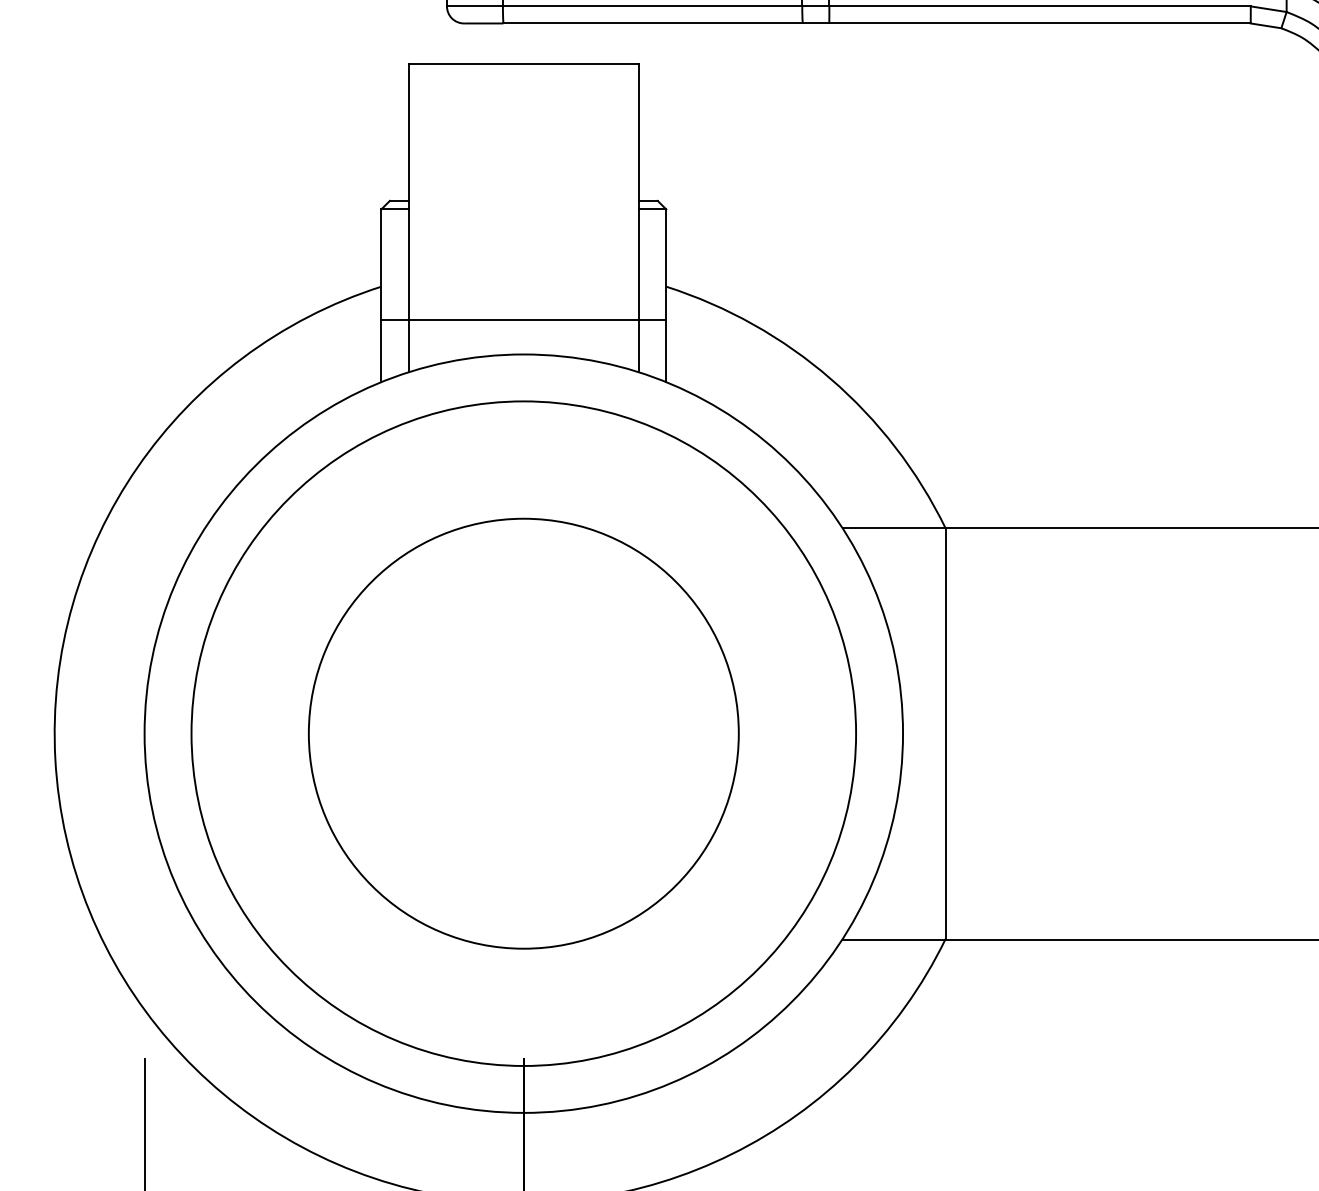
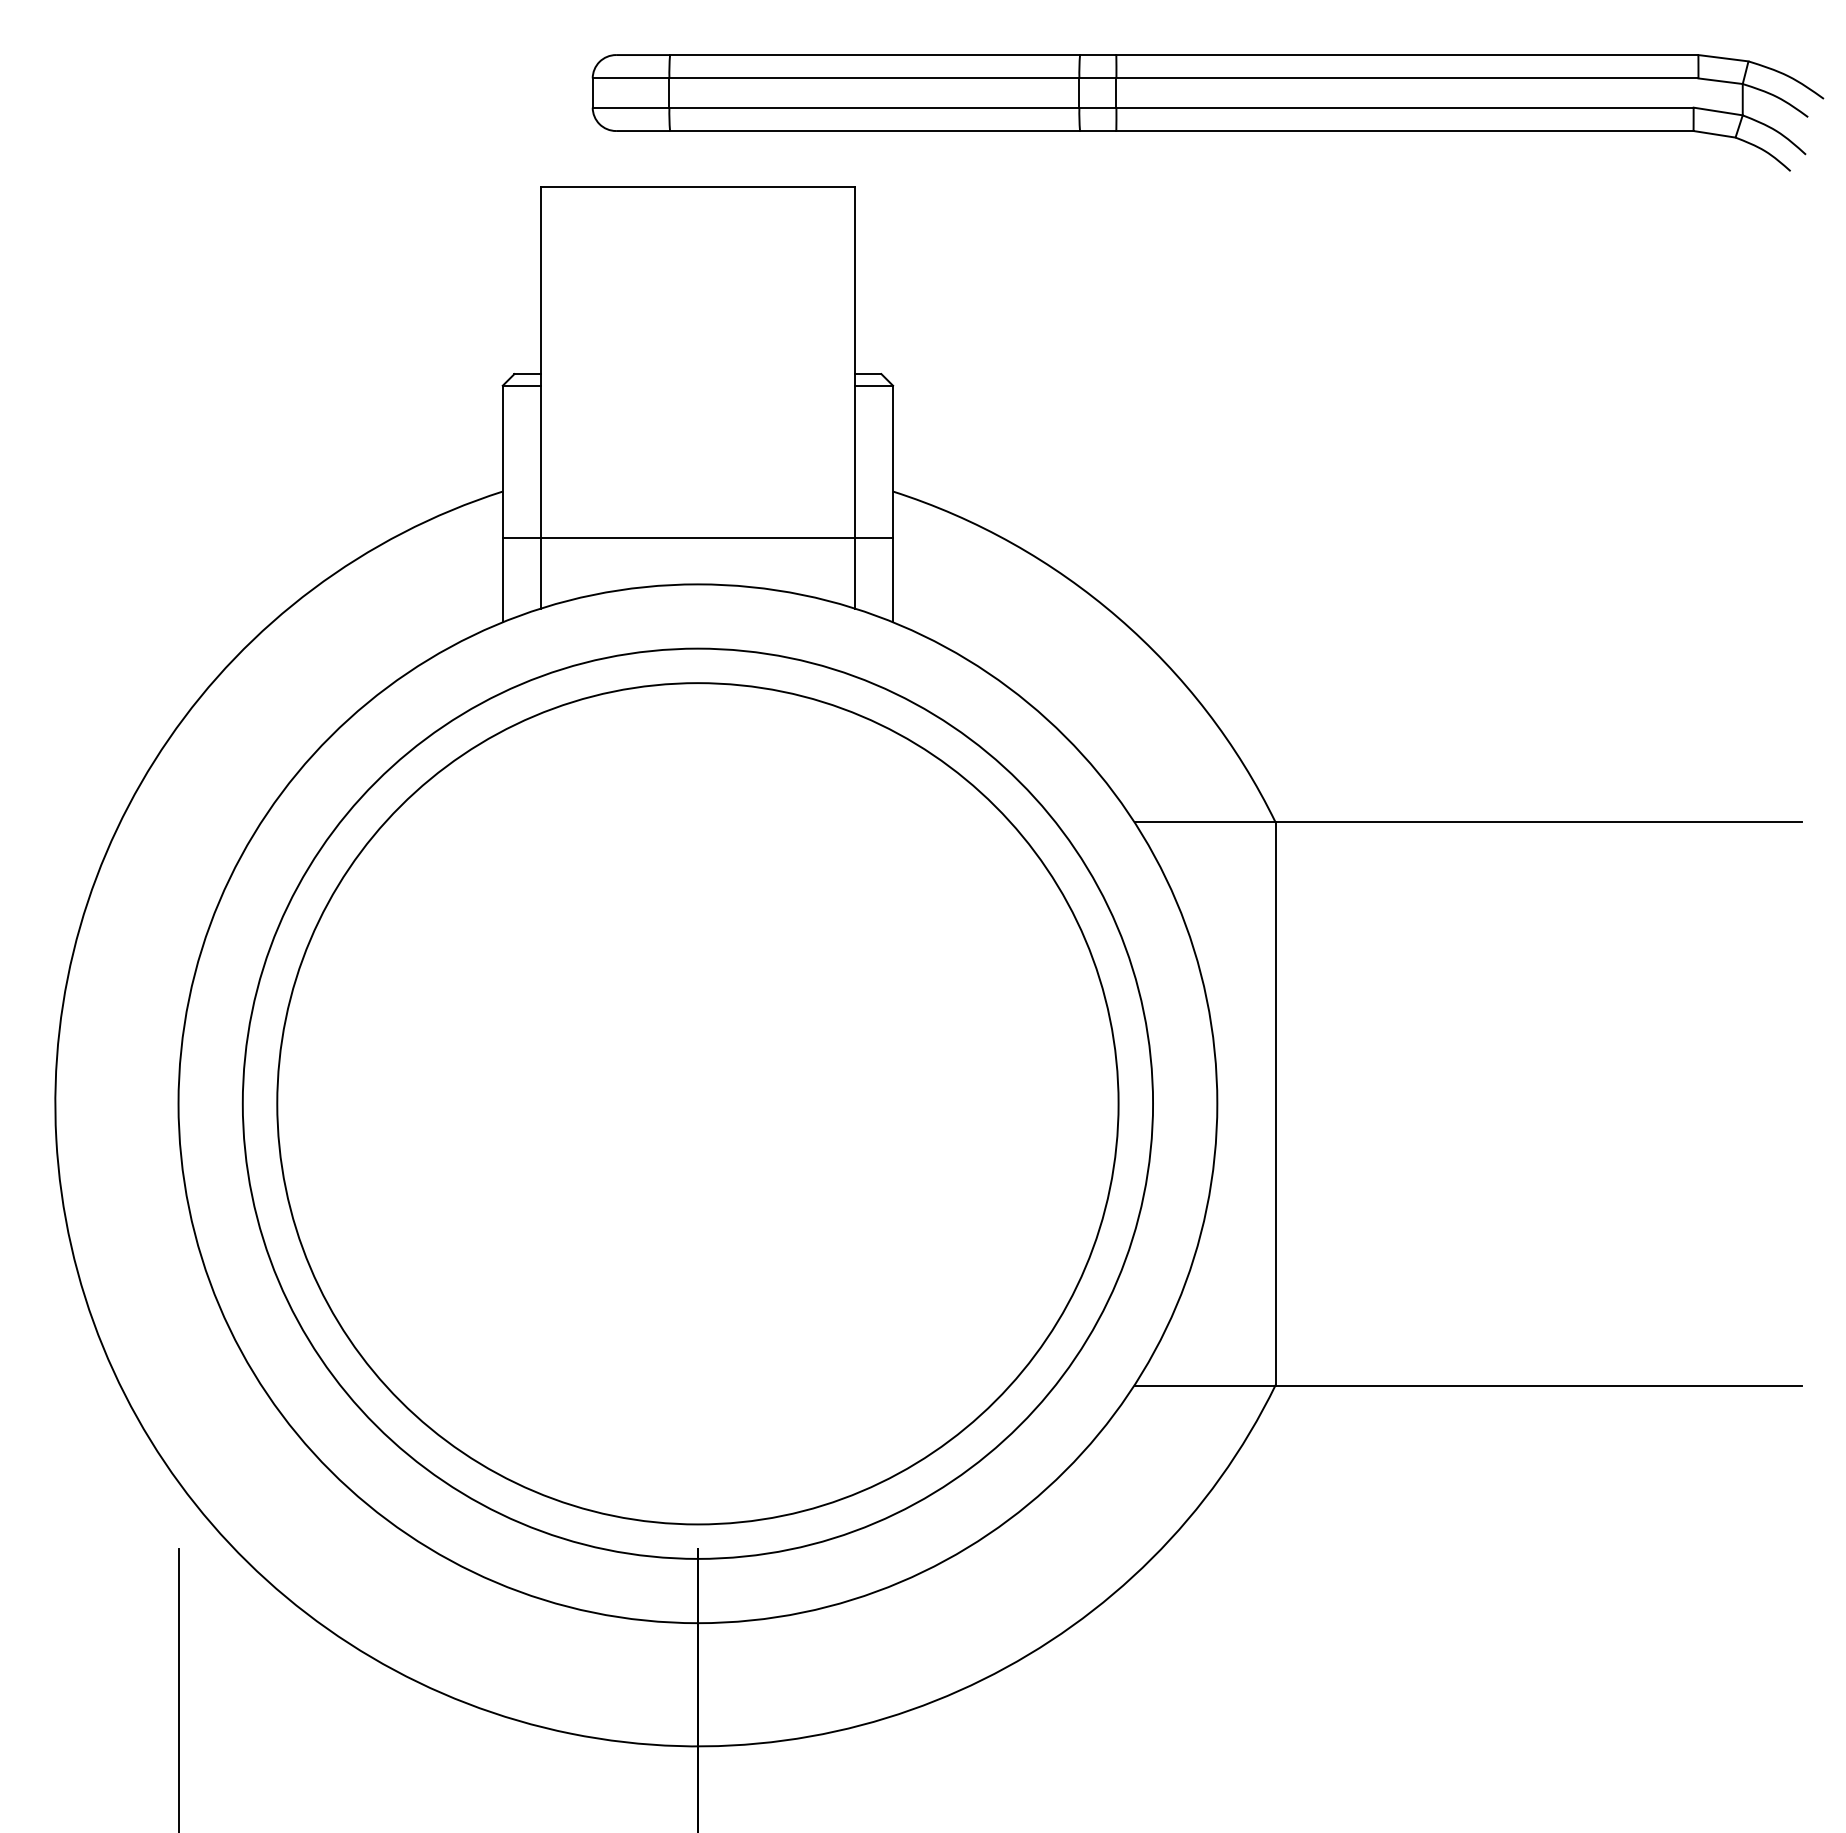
circle: (523, 733) -> (697, 1103), size x1.43

